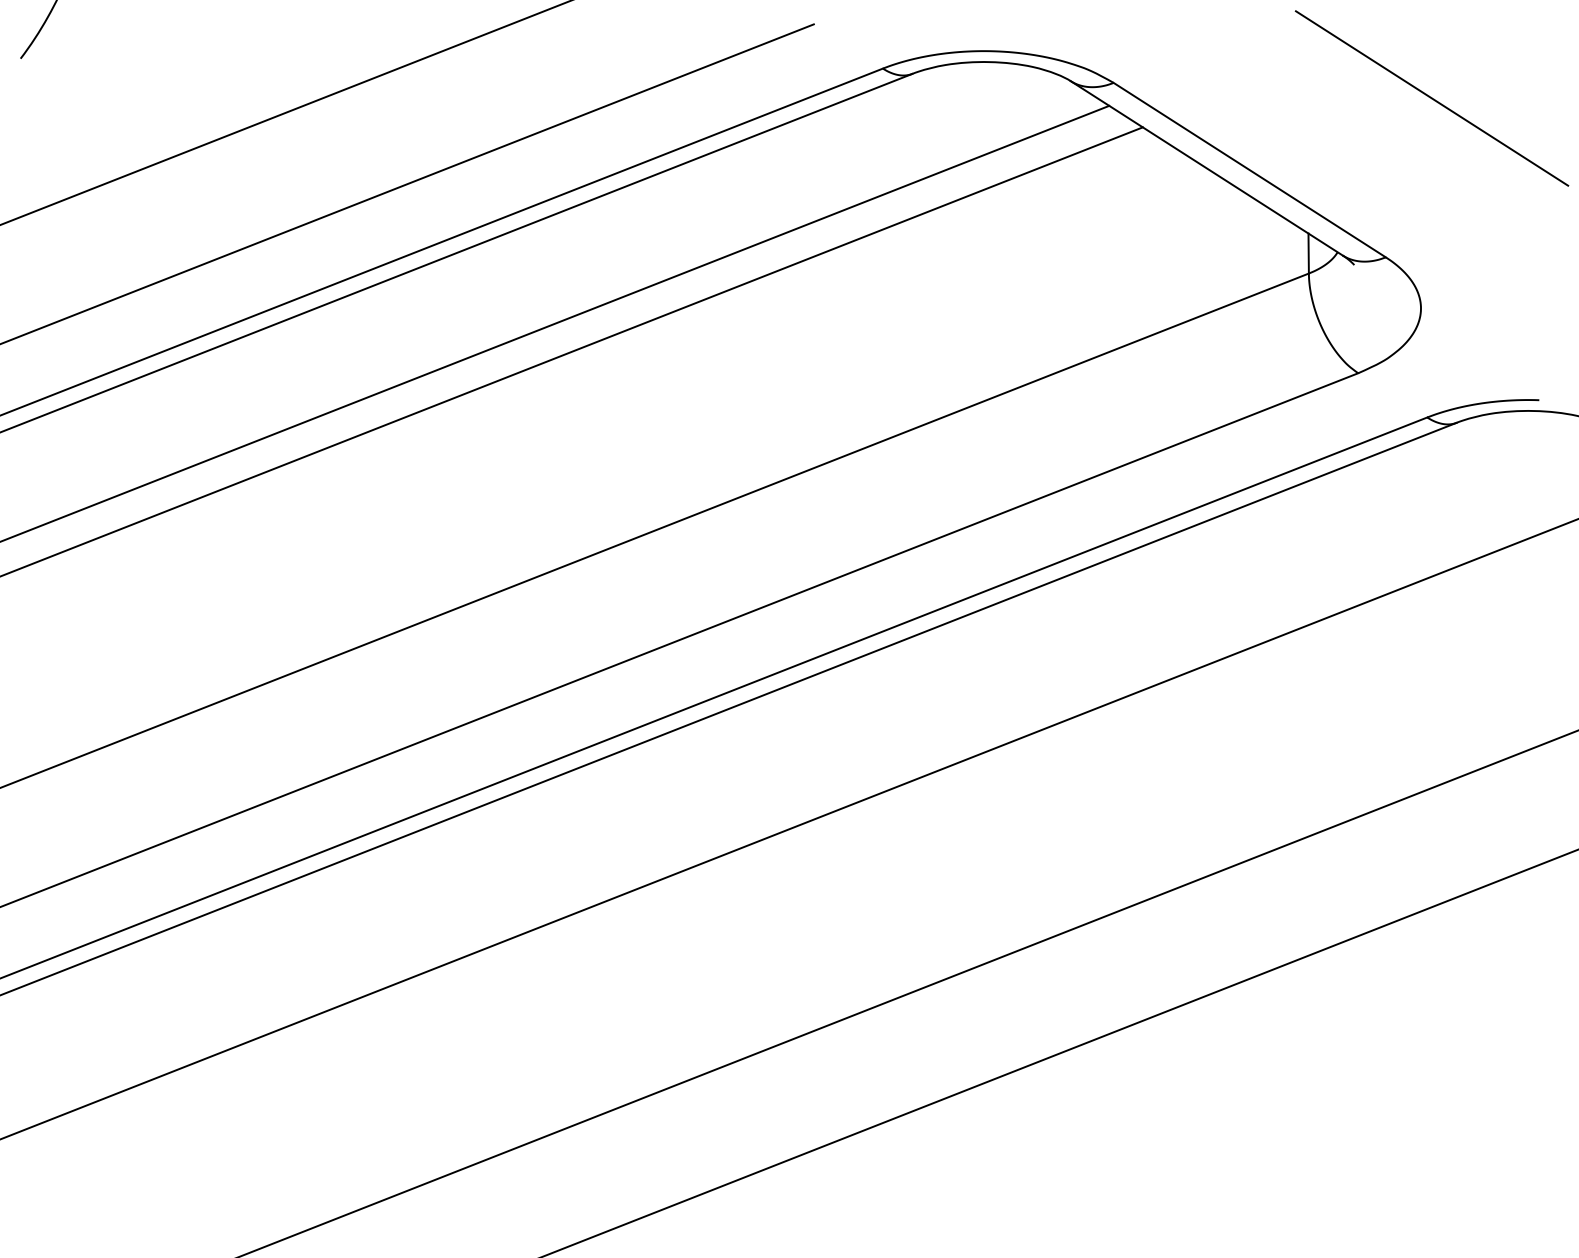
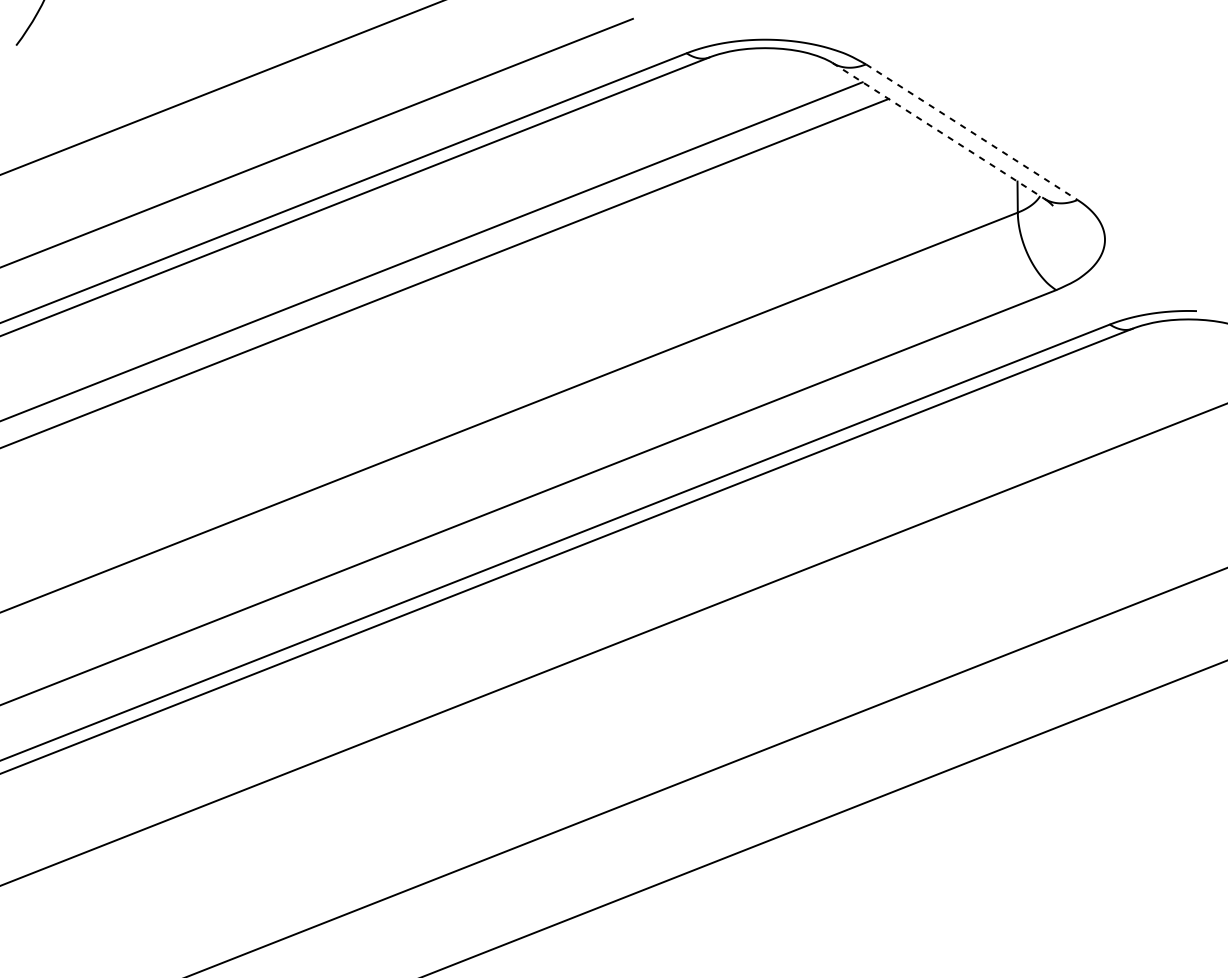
line: (1431, 98) -> (1113, 76), removed
line: (1206, 168) -> (938, 130), solid -> dashed
line: (1249, 170) -> (971, 132), solid -> dashed

